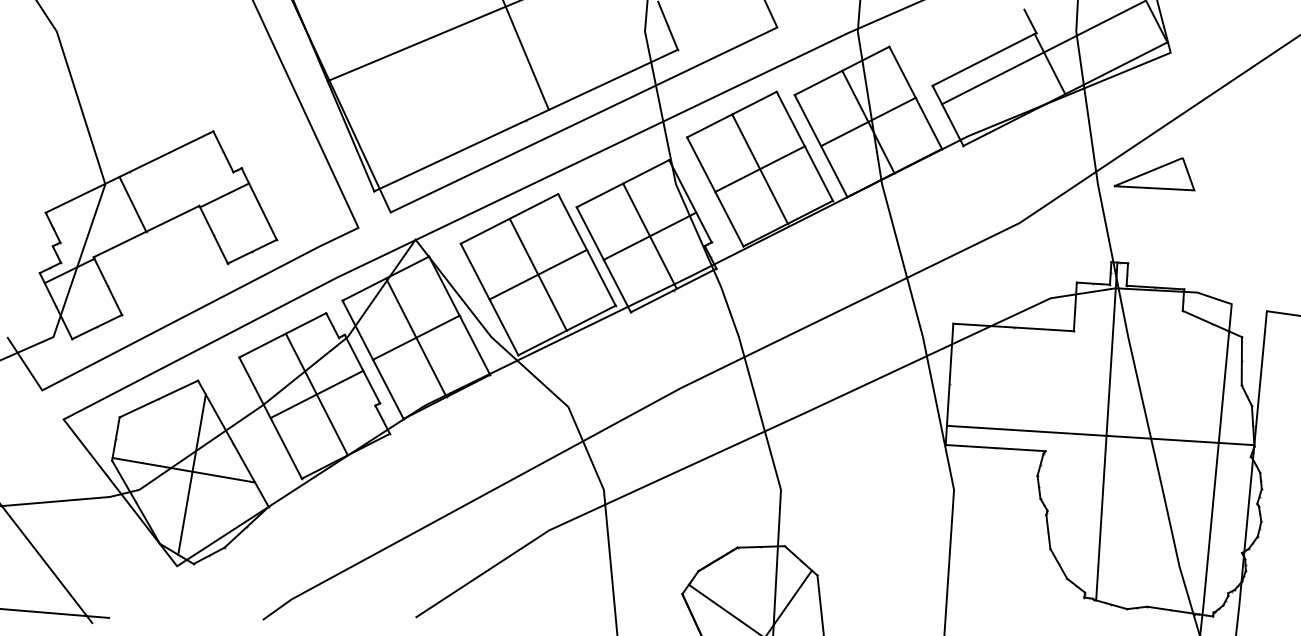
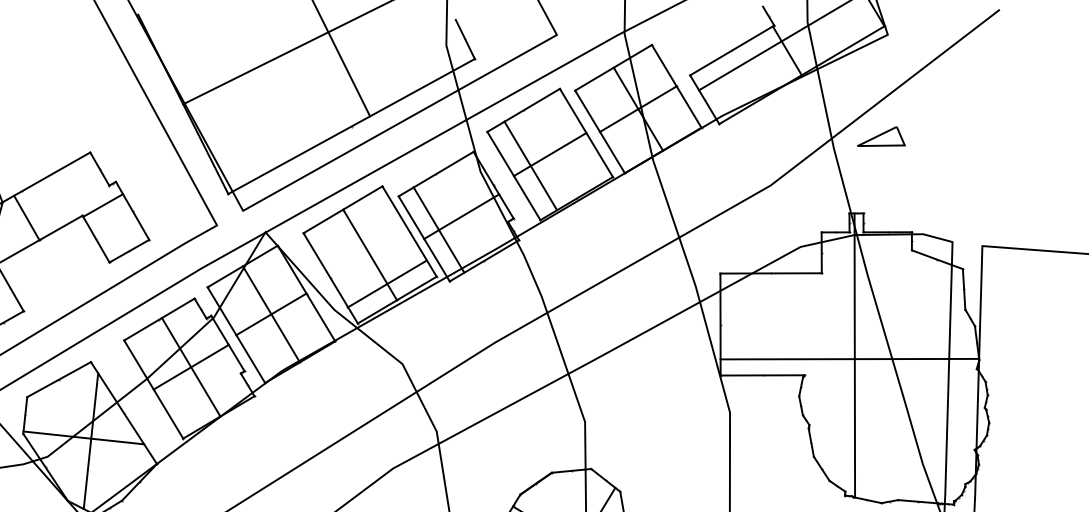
line: (759, 168) -> (530, 165), moved
part: (1154, 174) -> (880, 137), size x0.7
line: (649, 235) -> (438, 229), moved
line: (537, 274) -> (386, 283), moved

